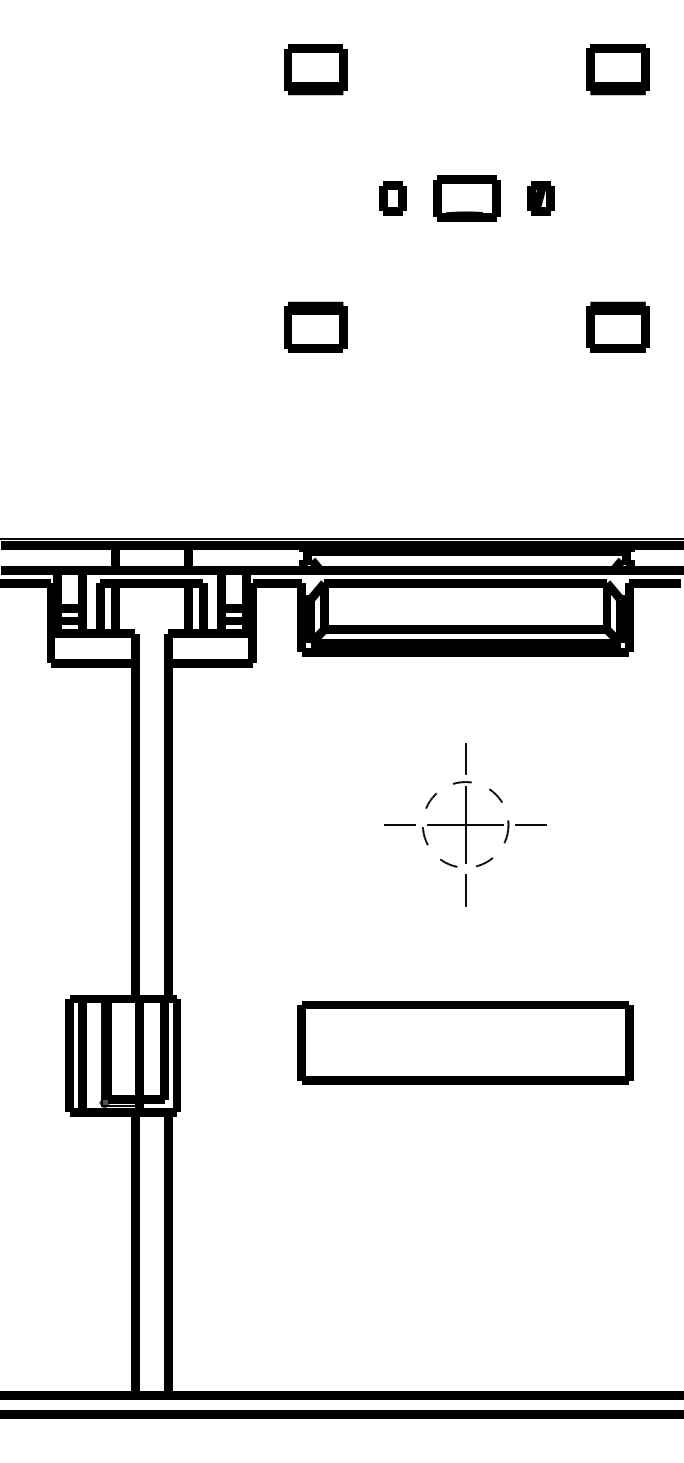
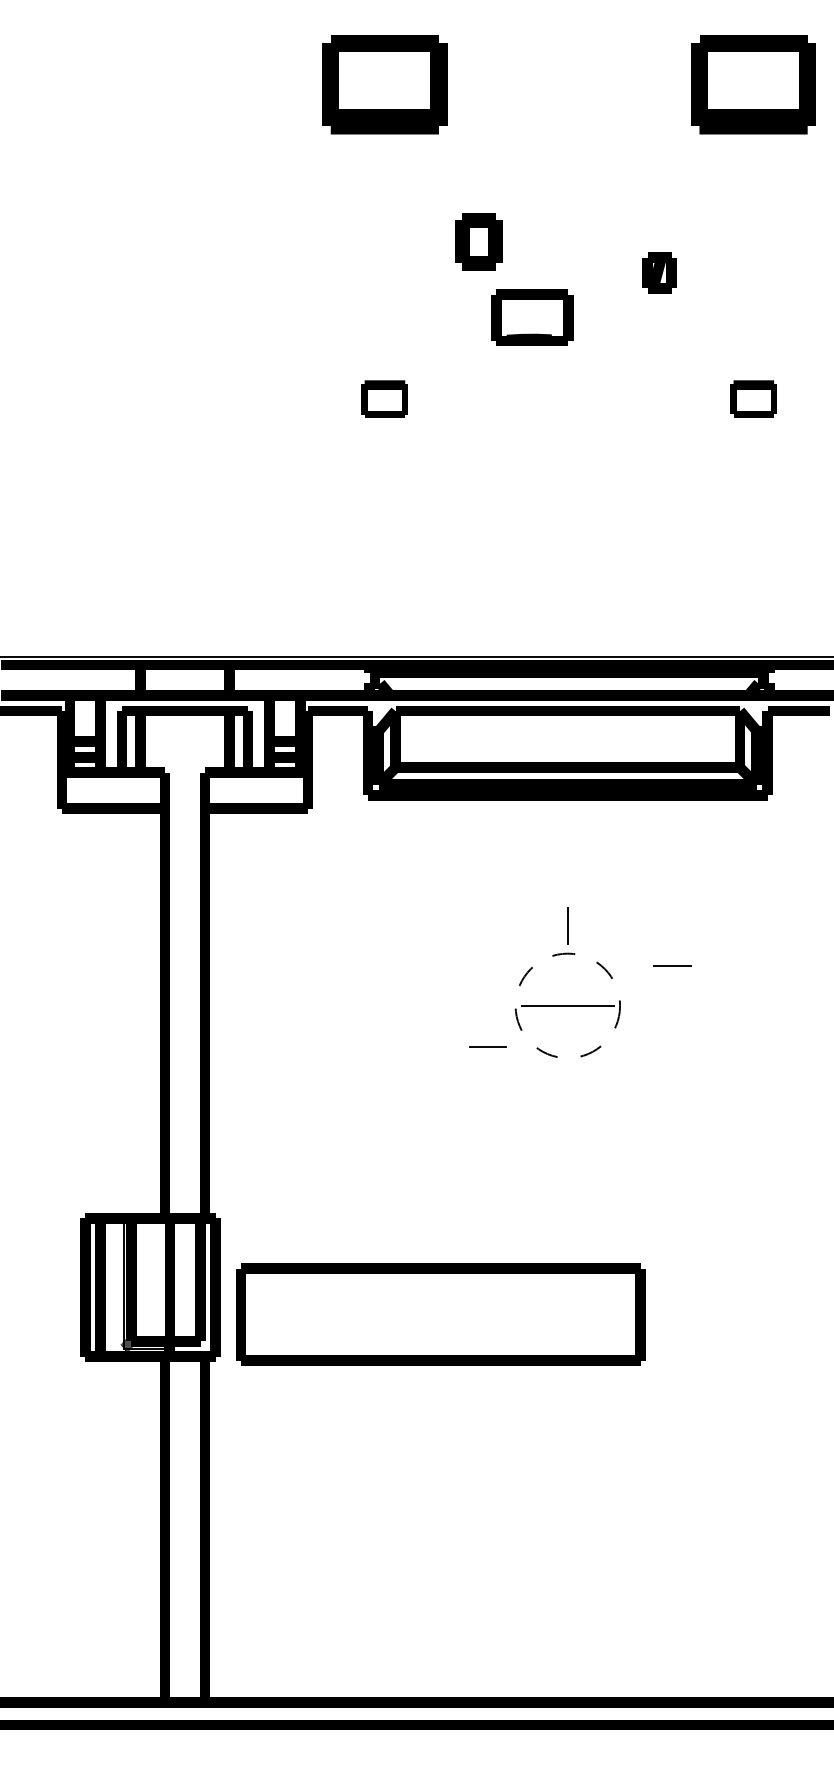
part: (315, 69) -> (384, 84), size x1.6
part: (617, 69) -> (753, 84), size x1.6
part: (392, 198) -> (478, 241), size x1.4
part: (467, 198) -> (532, 317), moved
part: (540, 198) -> (659, 272), moved
part: (315, 326) -> (384, 398), size x0.6
part: (617, 326) -> (753, 398), size x0.6
line: (399, 824) -> (487, 1046), moved
line: (465, 824) -> (567, 1005), removed
line: (530, 824) -> (672, 965), moved
line: (465, 890) -> (567, 1085), removed
part: (465, 1042) -> (440, 1314), moved

